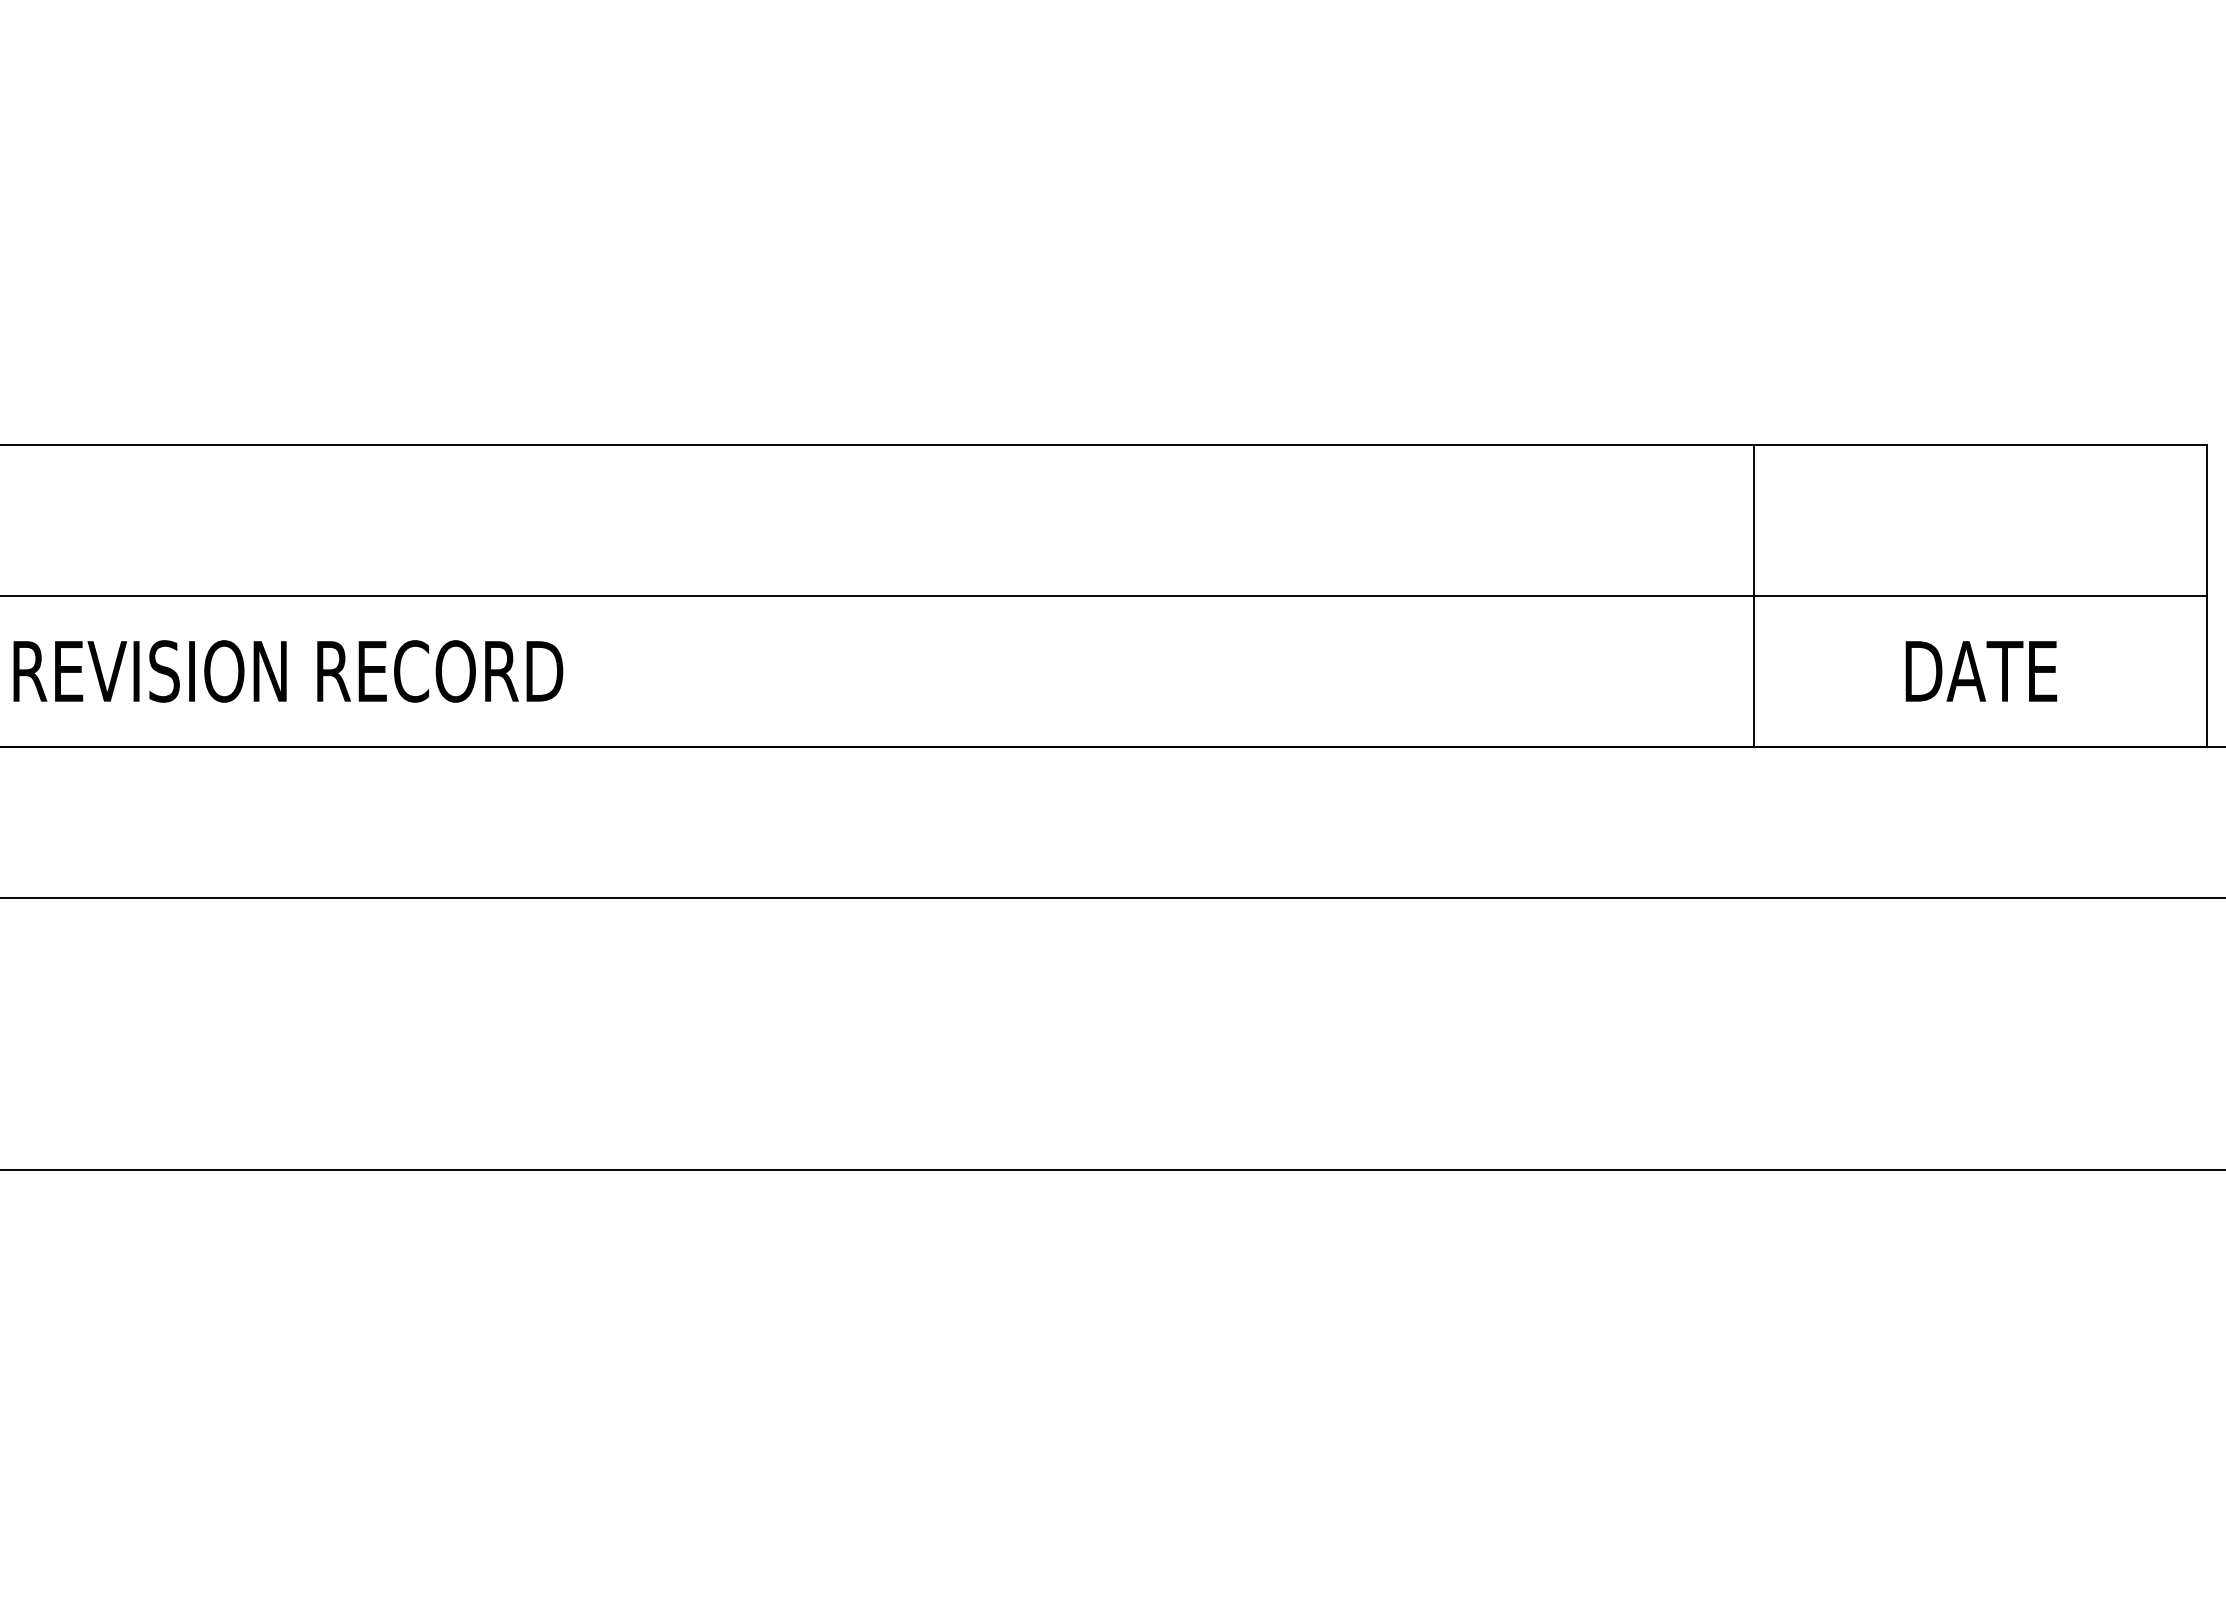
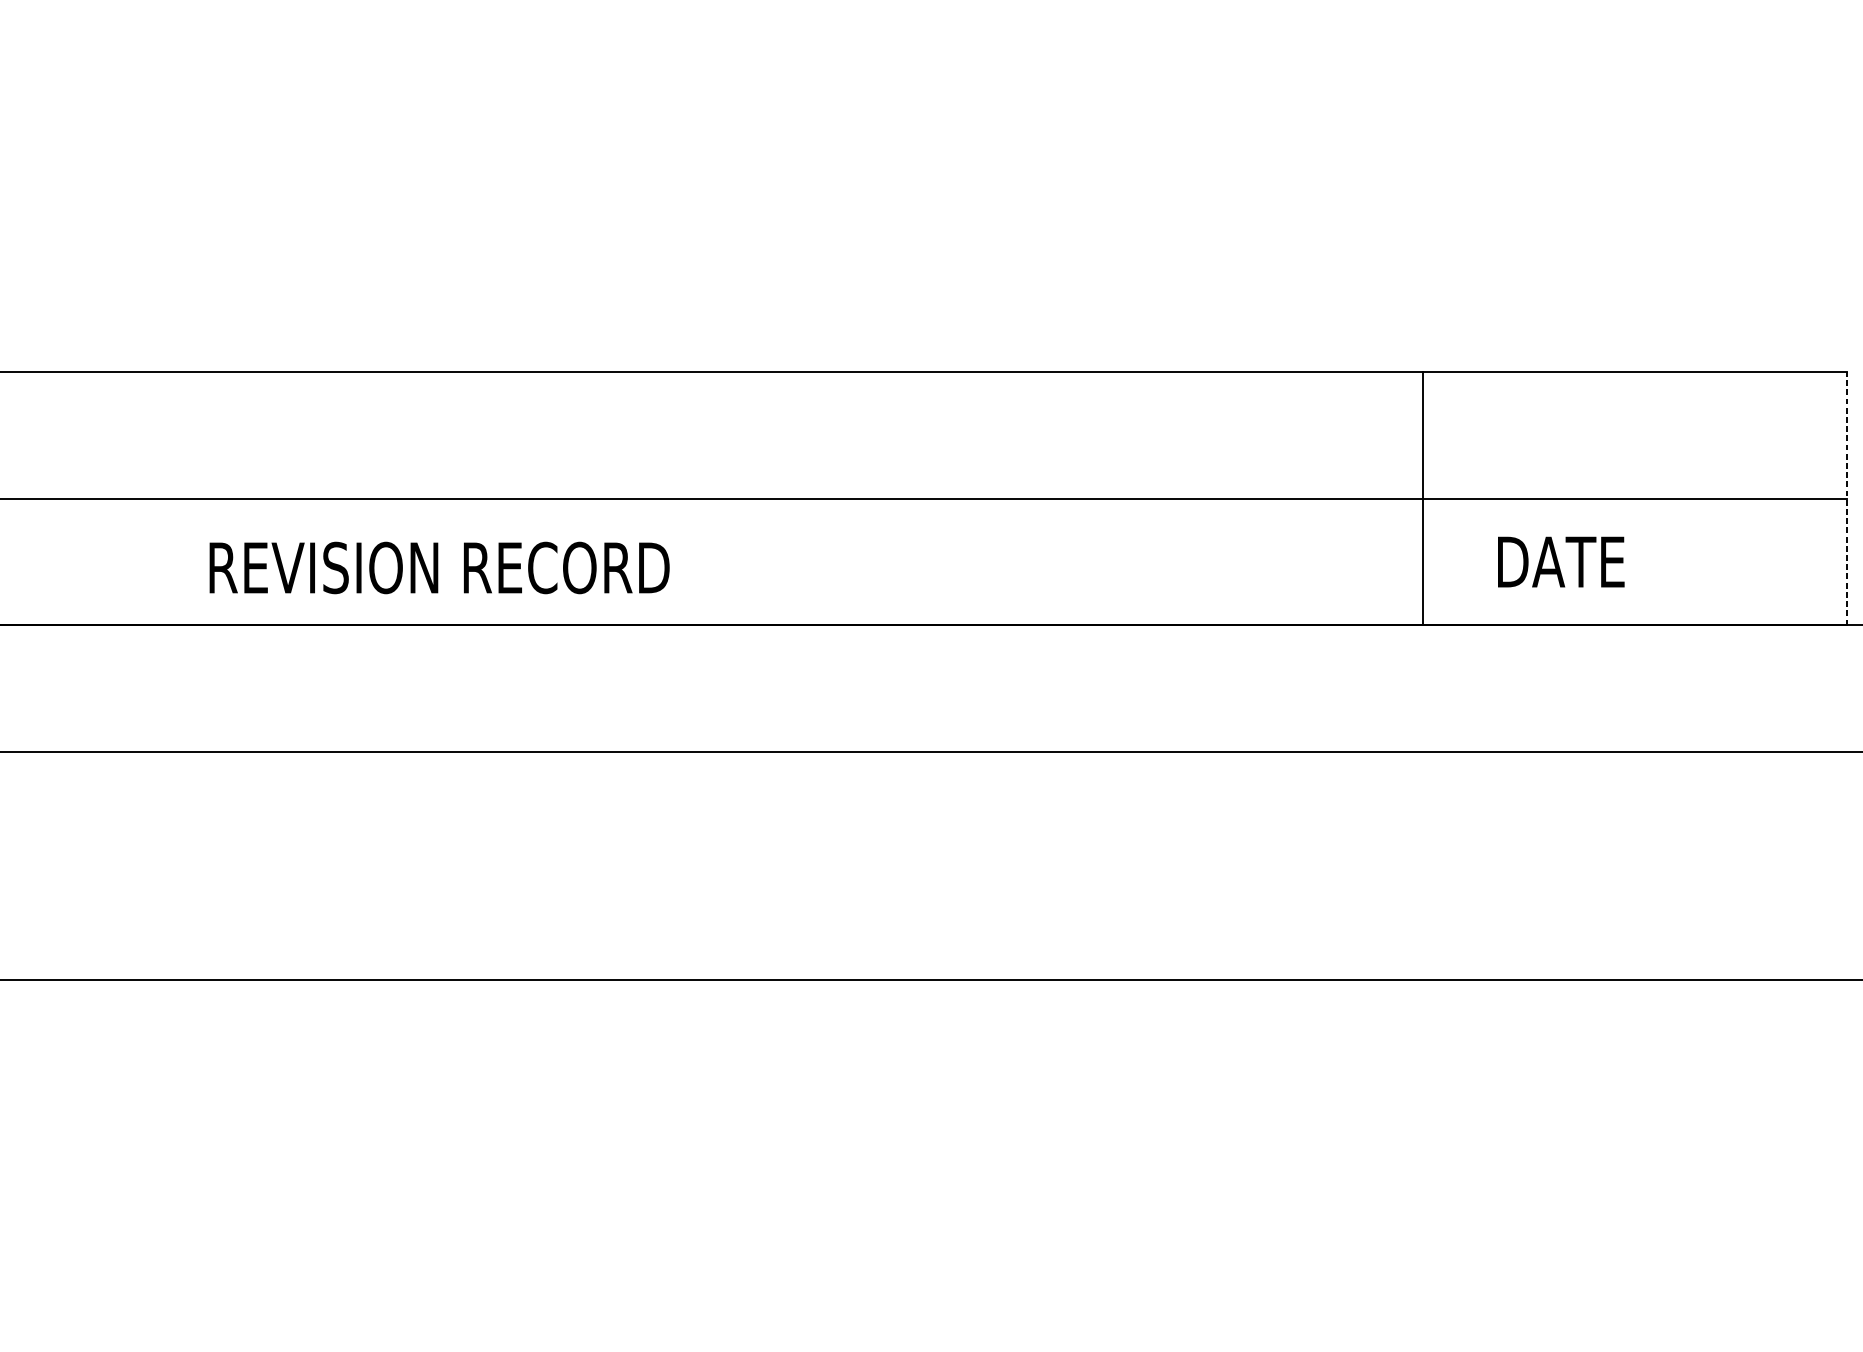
line: (1753, 595) -> (1423, 498), moved
line: (2207, 595) -> (1847, 498), solid -> dashed
text: (288, 671) -> (439, 568), moved
text: (1981, 671) -> (1561, 562), moved

